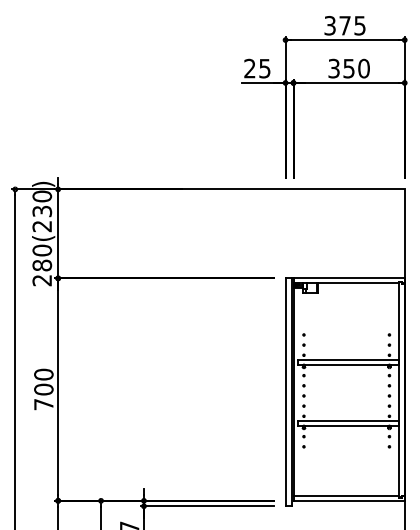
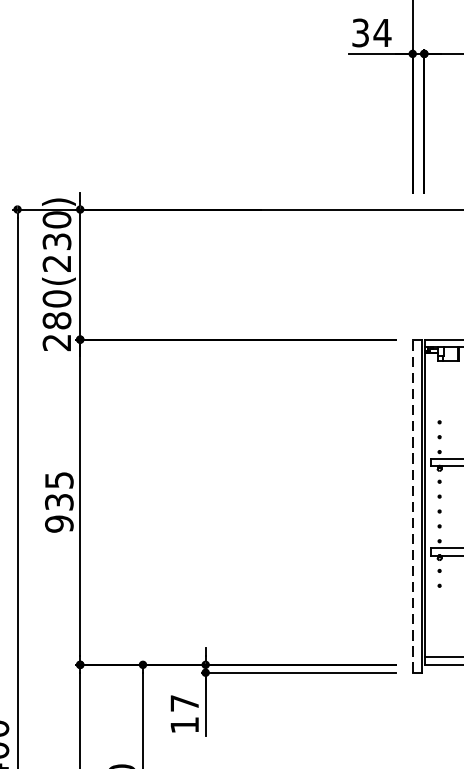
text: (257, 68) -> (371, 32), 25 -> 34
text: (43, 389) -> (58, 502), 700 -> 935
line: (285, 392) -> (412, 506), solid -> dashed

